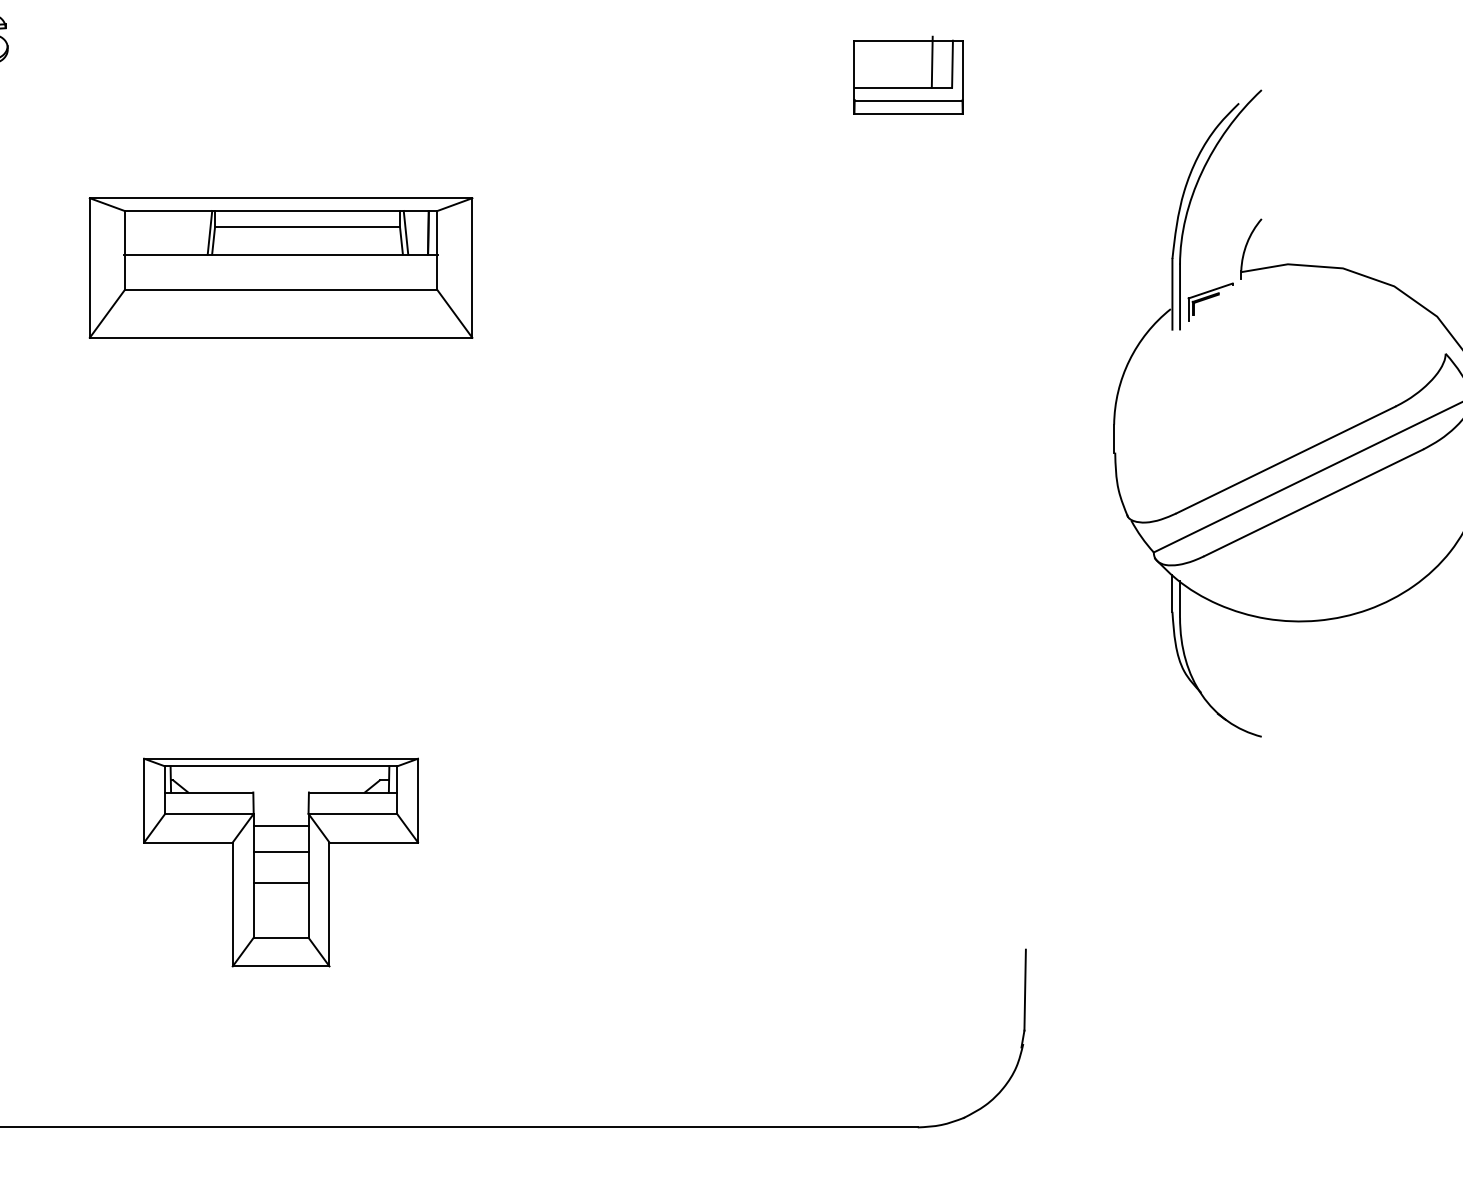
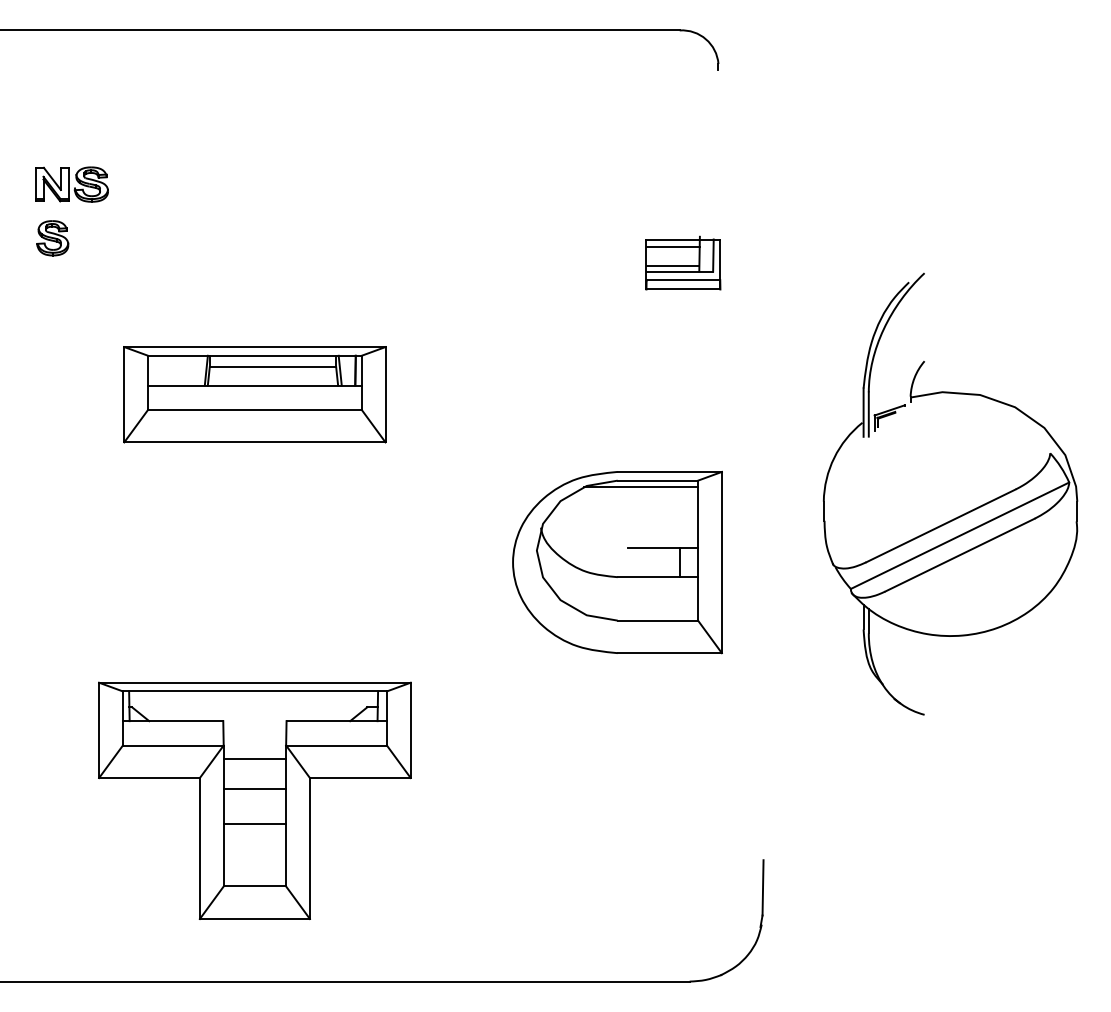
line: (892, 52) -> (672, 247), added
line: (892, 78) -> (672, 265), added
part: (812, 513) -> (617, 562), added
part: (280, 862) -> (254, 800), size x1.67

